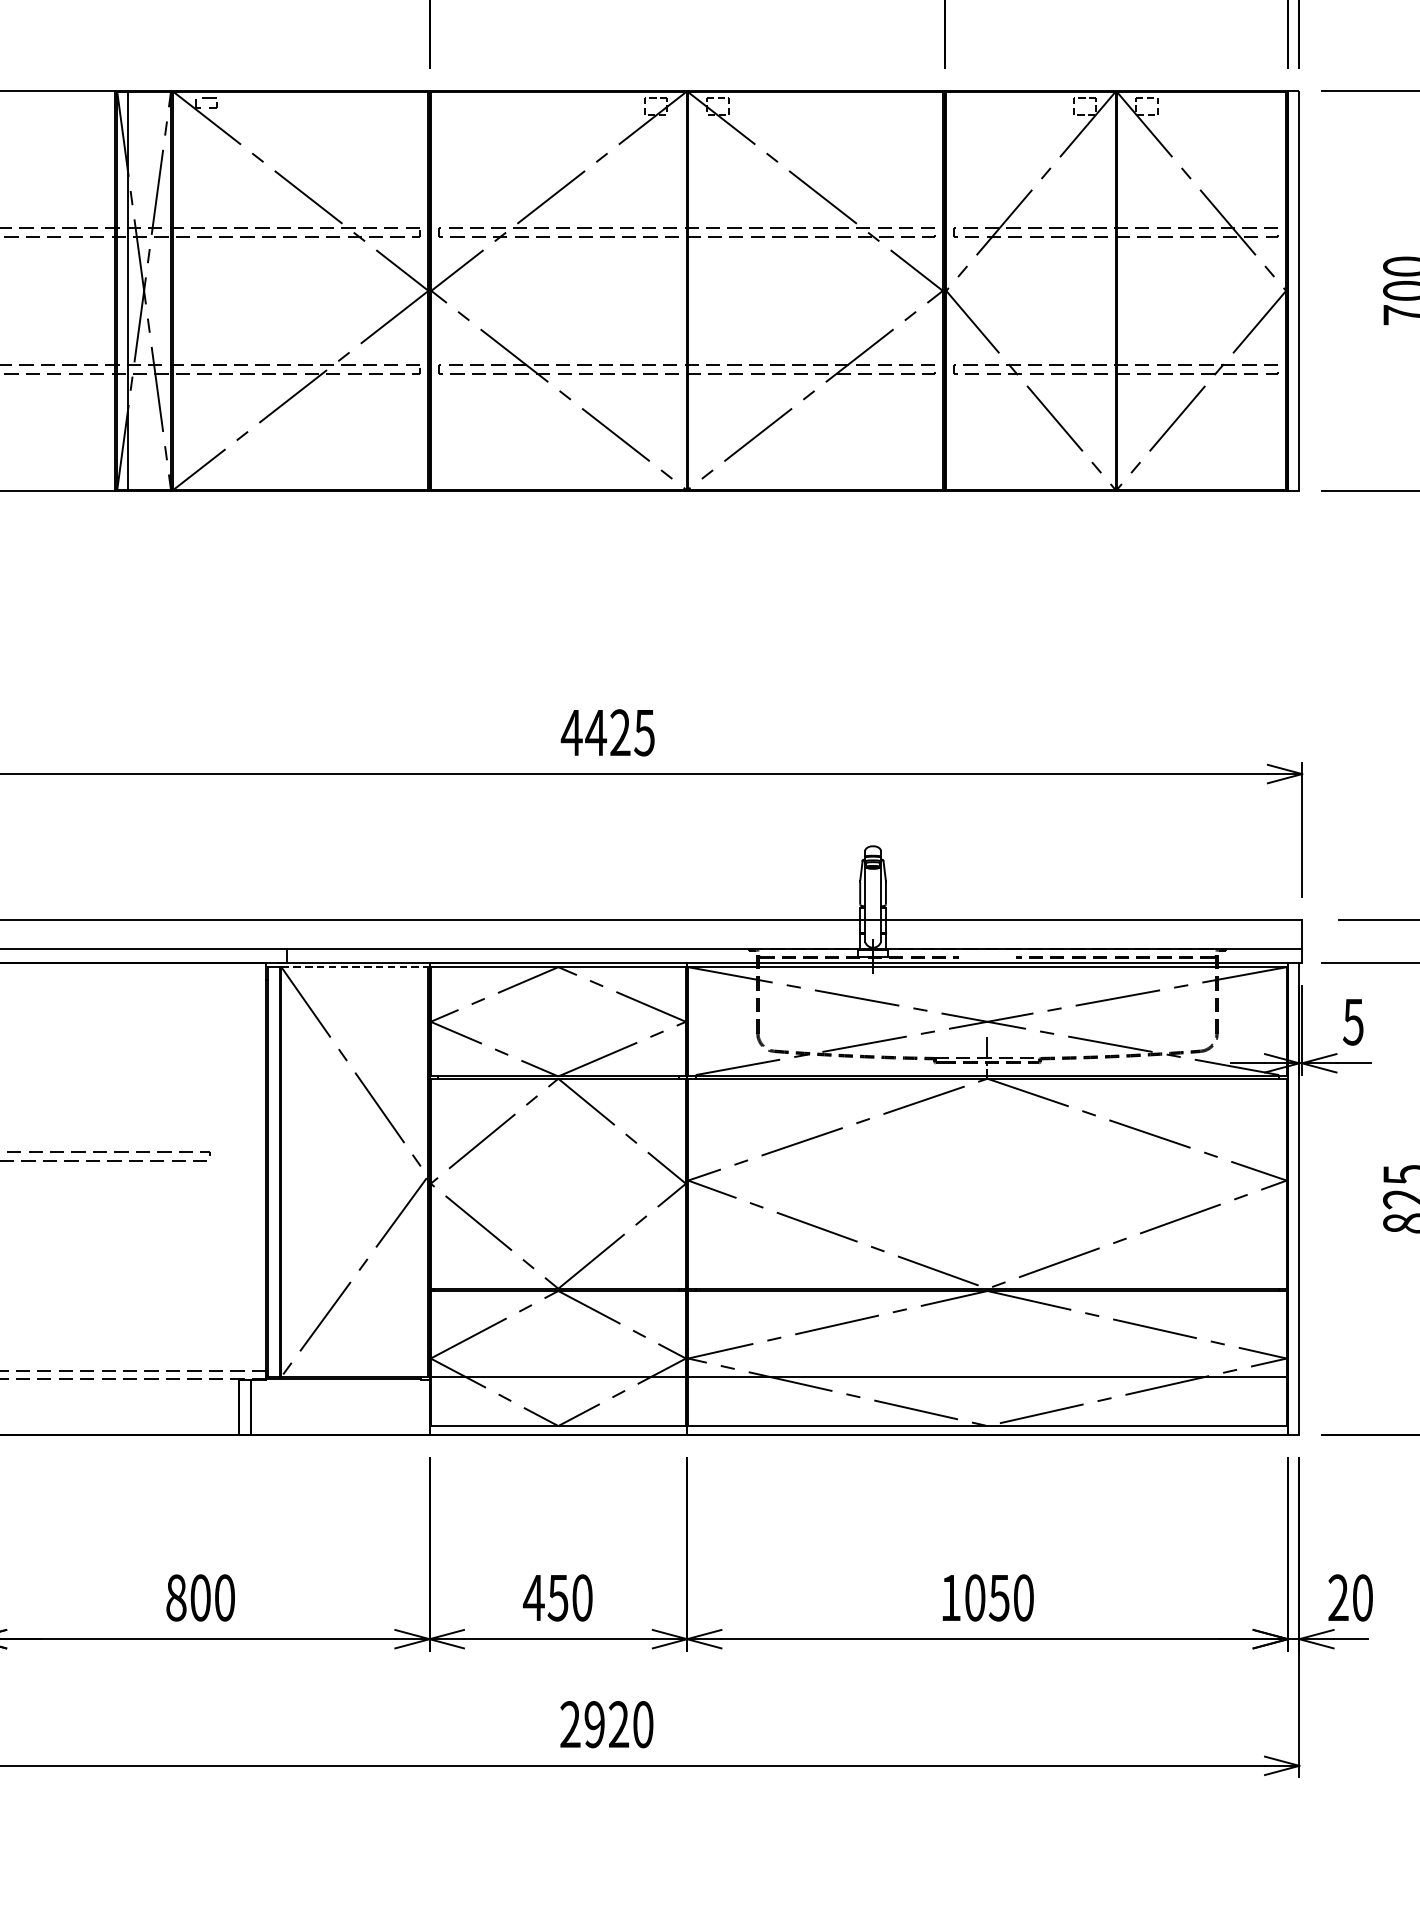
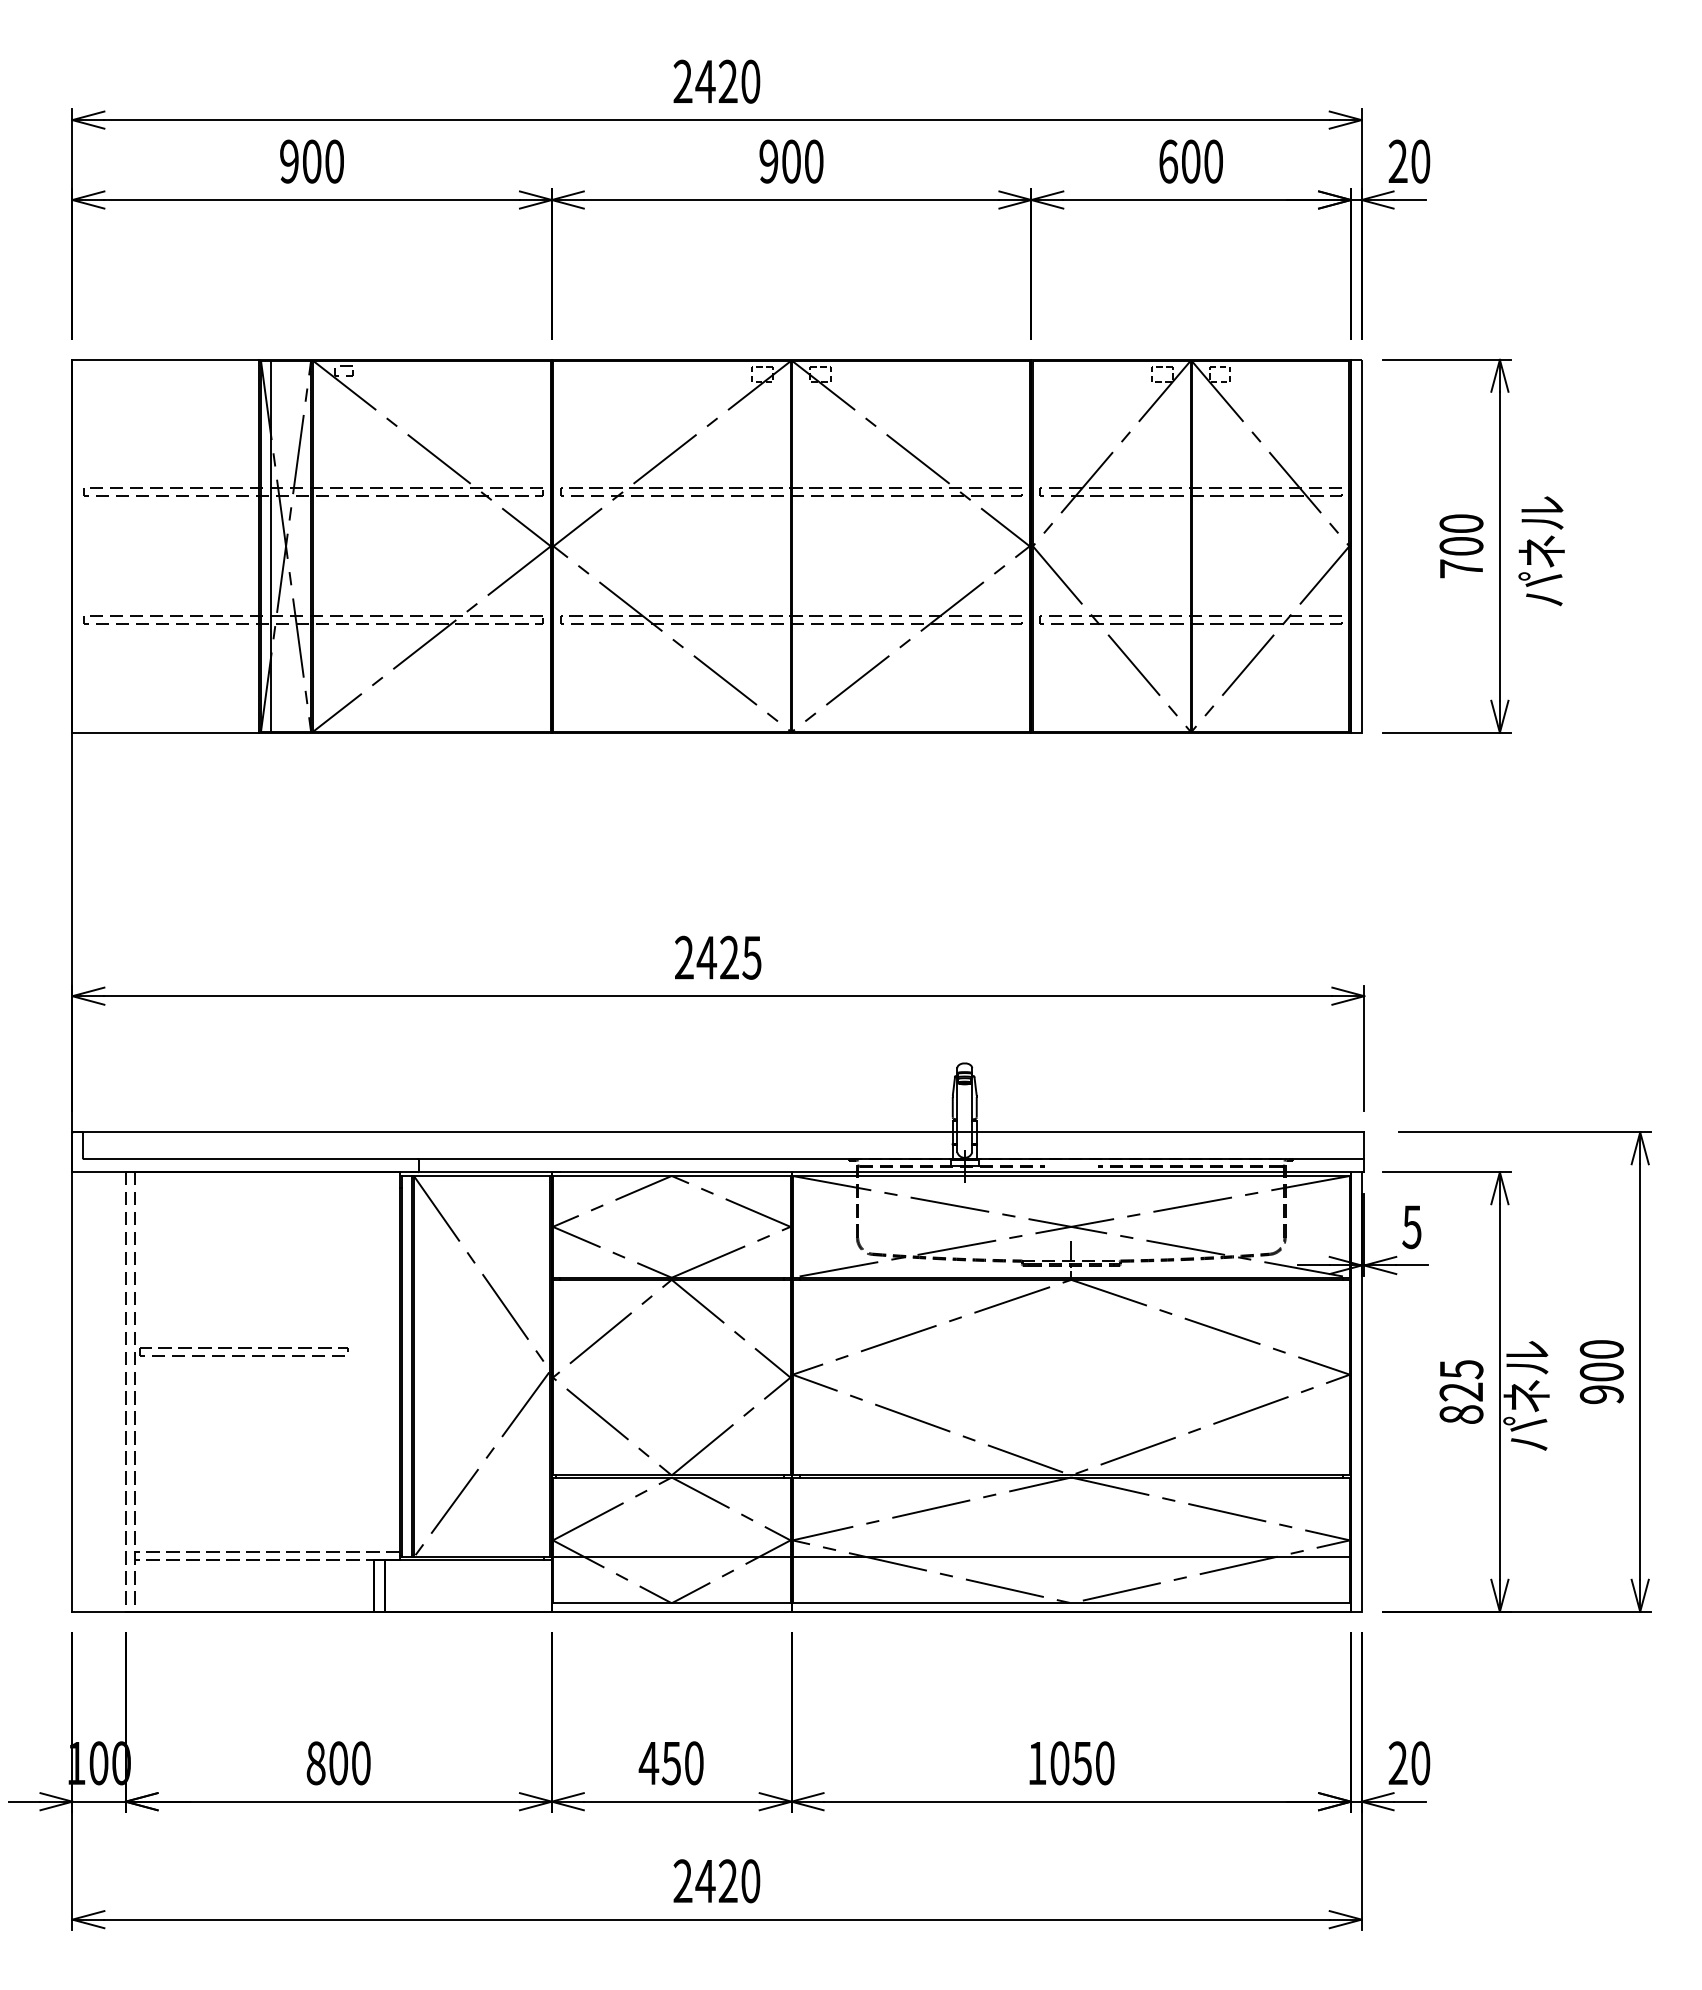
text: (572, 732) -> (684, 957), 4425 -> 2425
line: (355, 967) -> (482, 1176), dashed -> solid
text: (594, 1724) -> (705, 1881), 2920 -> 2420

